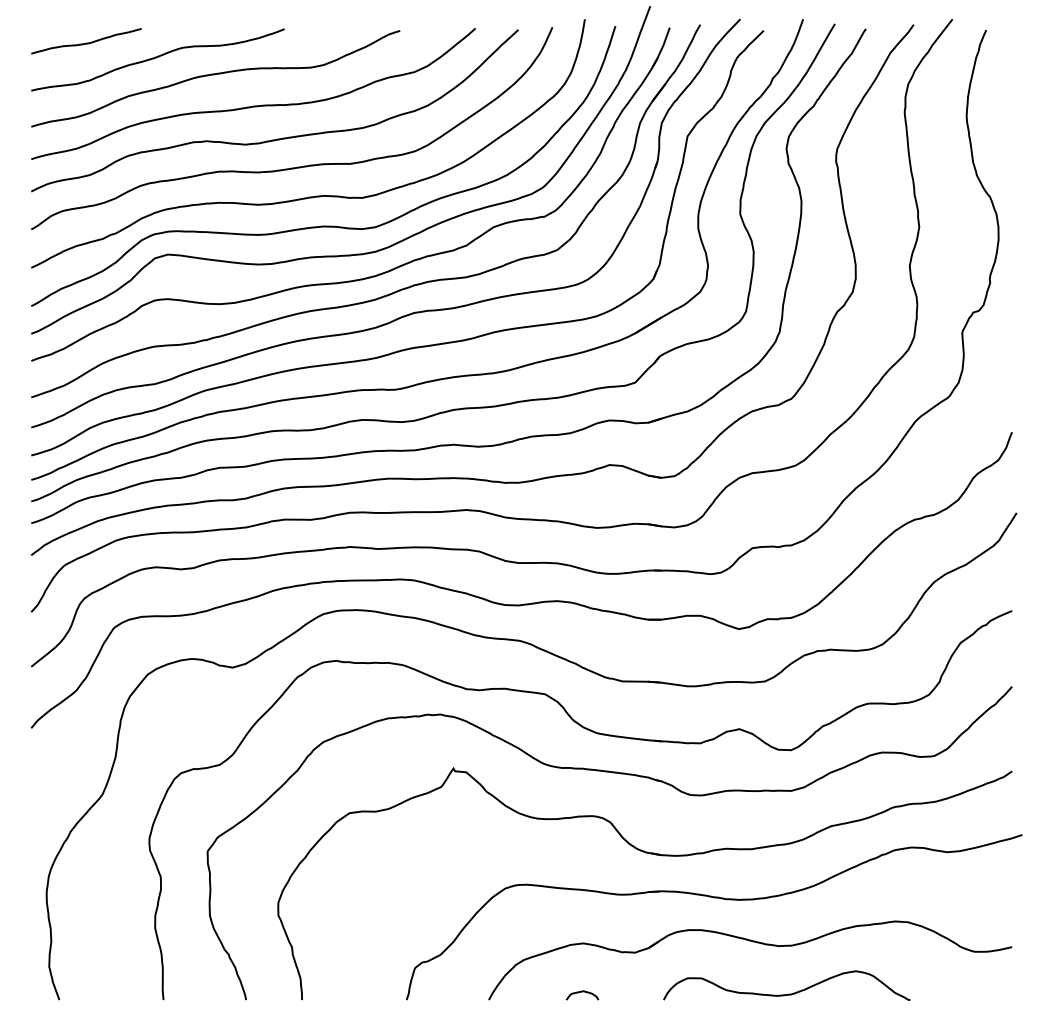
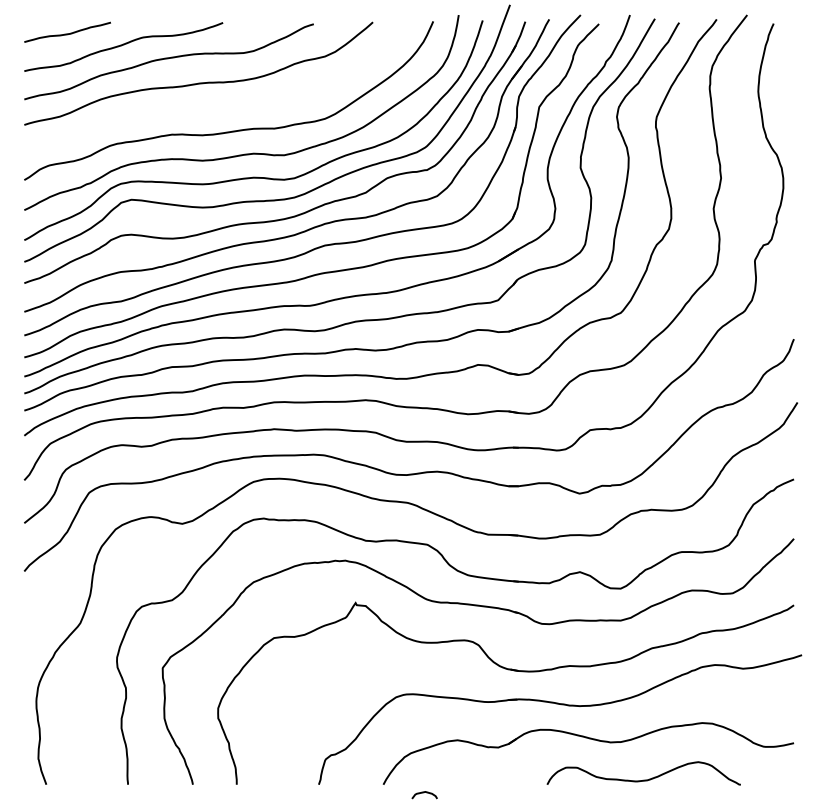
curve: (282, 137) -> (221, 107), removed
curve: (582, 992) -> (424, 792), moved
curve: (788, 993) -> (645, 779), moved

